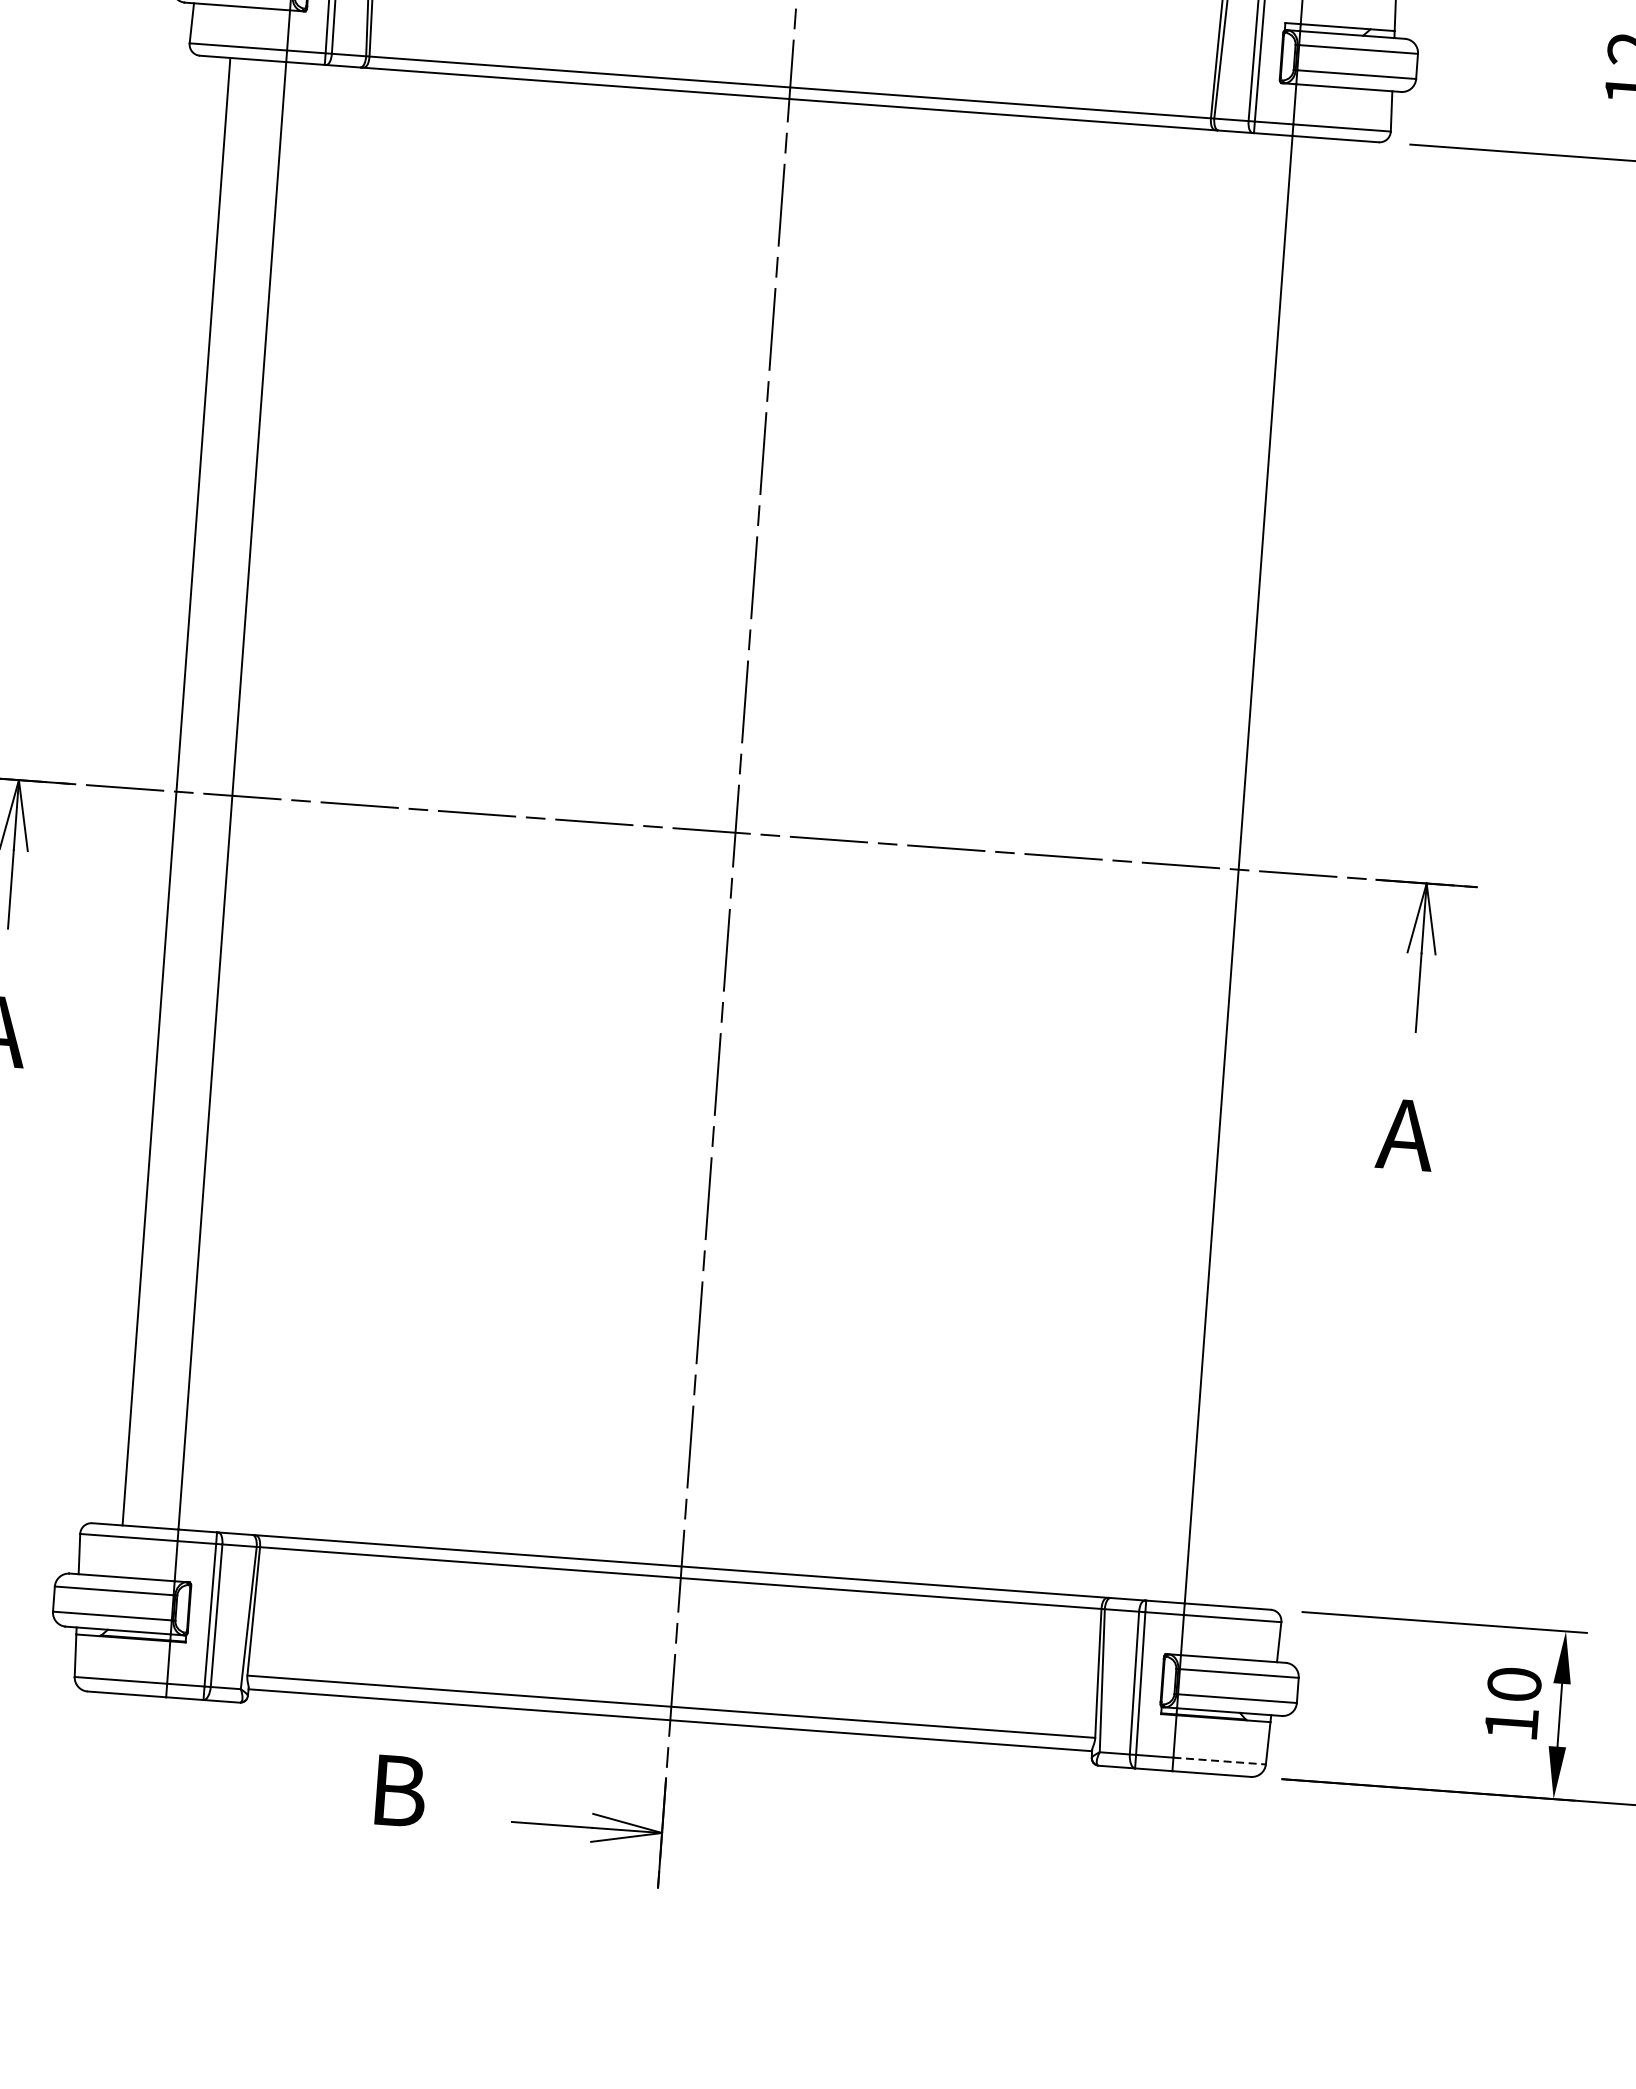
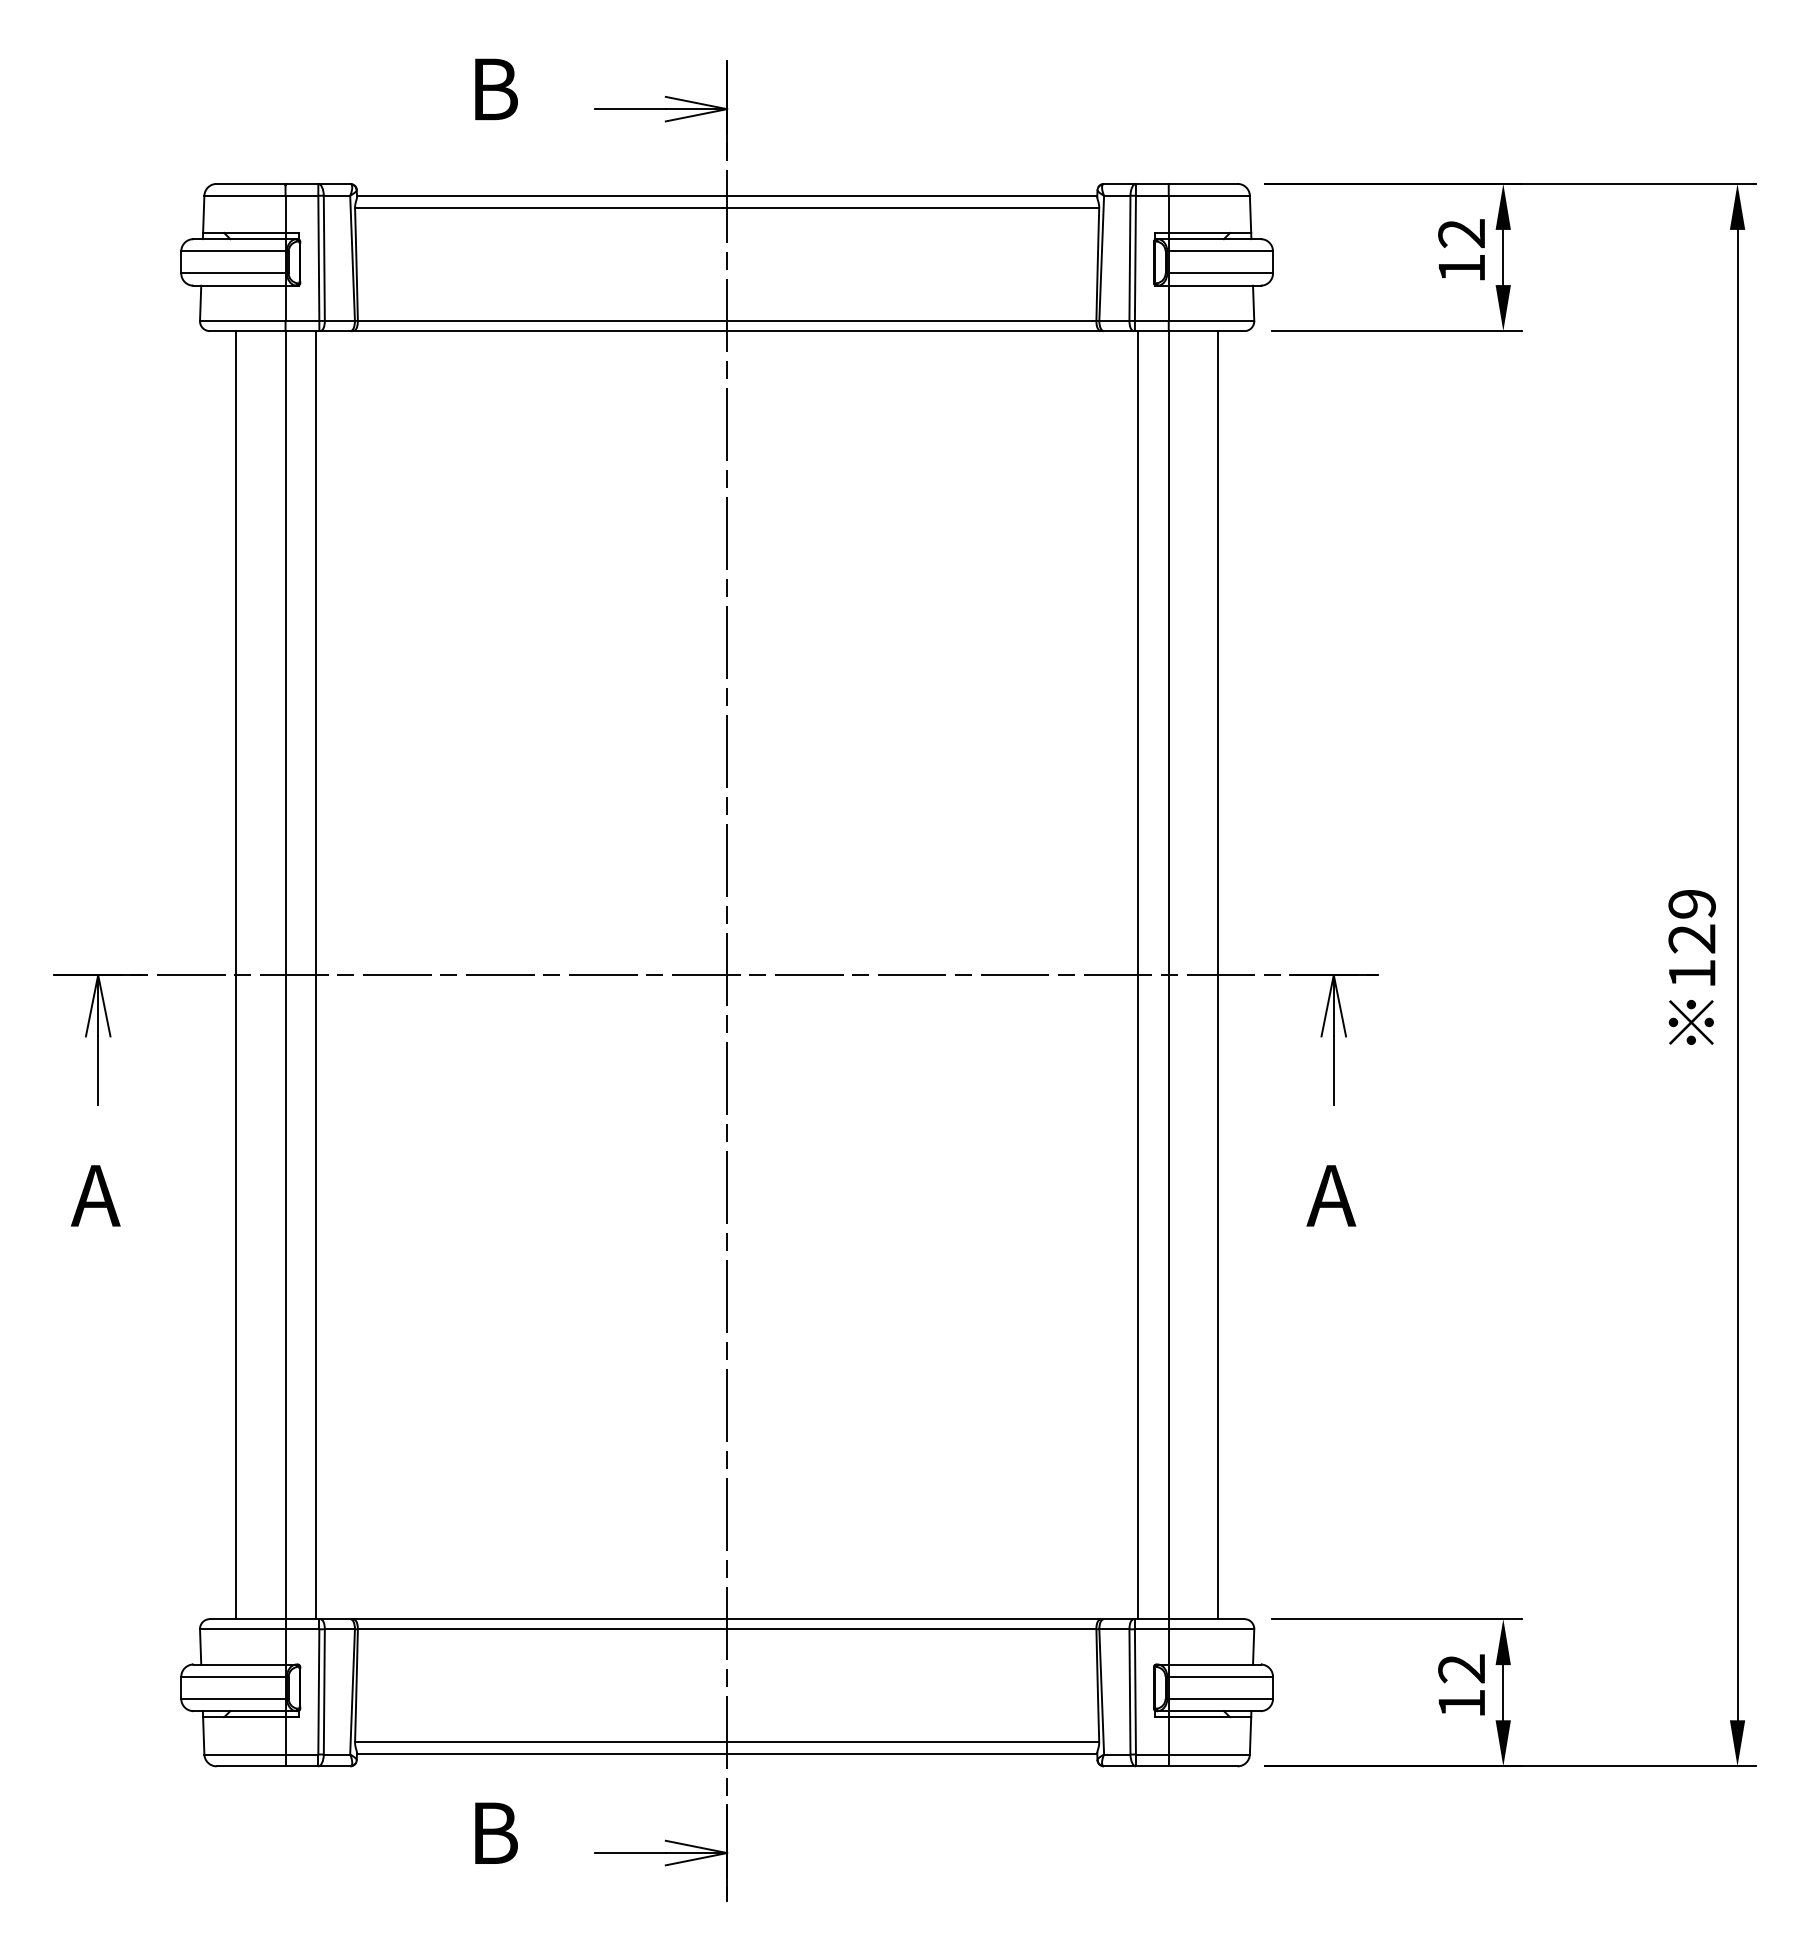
line: (267, 798) -> (316, 975), added
line: (1204, 867) -> (1138, 975), added
line: (1294, 874) -> (1217, 975), added
text: (1514, 1684) -> (1461, 1668), 10 -> 12
line: (1219, 1761) -> (1209, 1754), dashed -> solid

